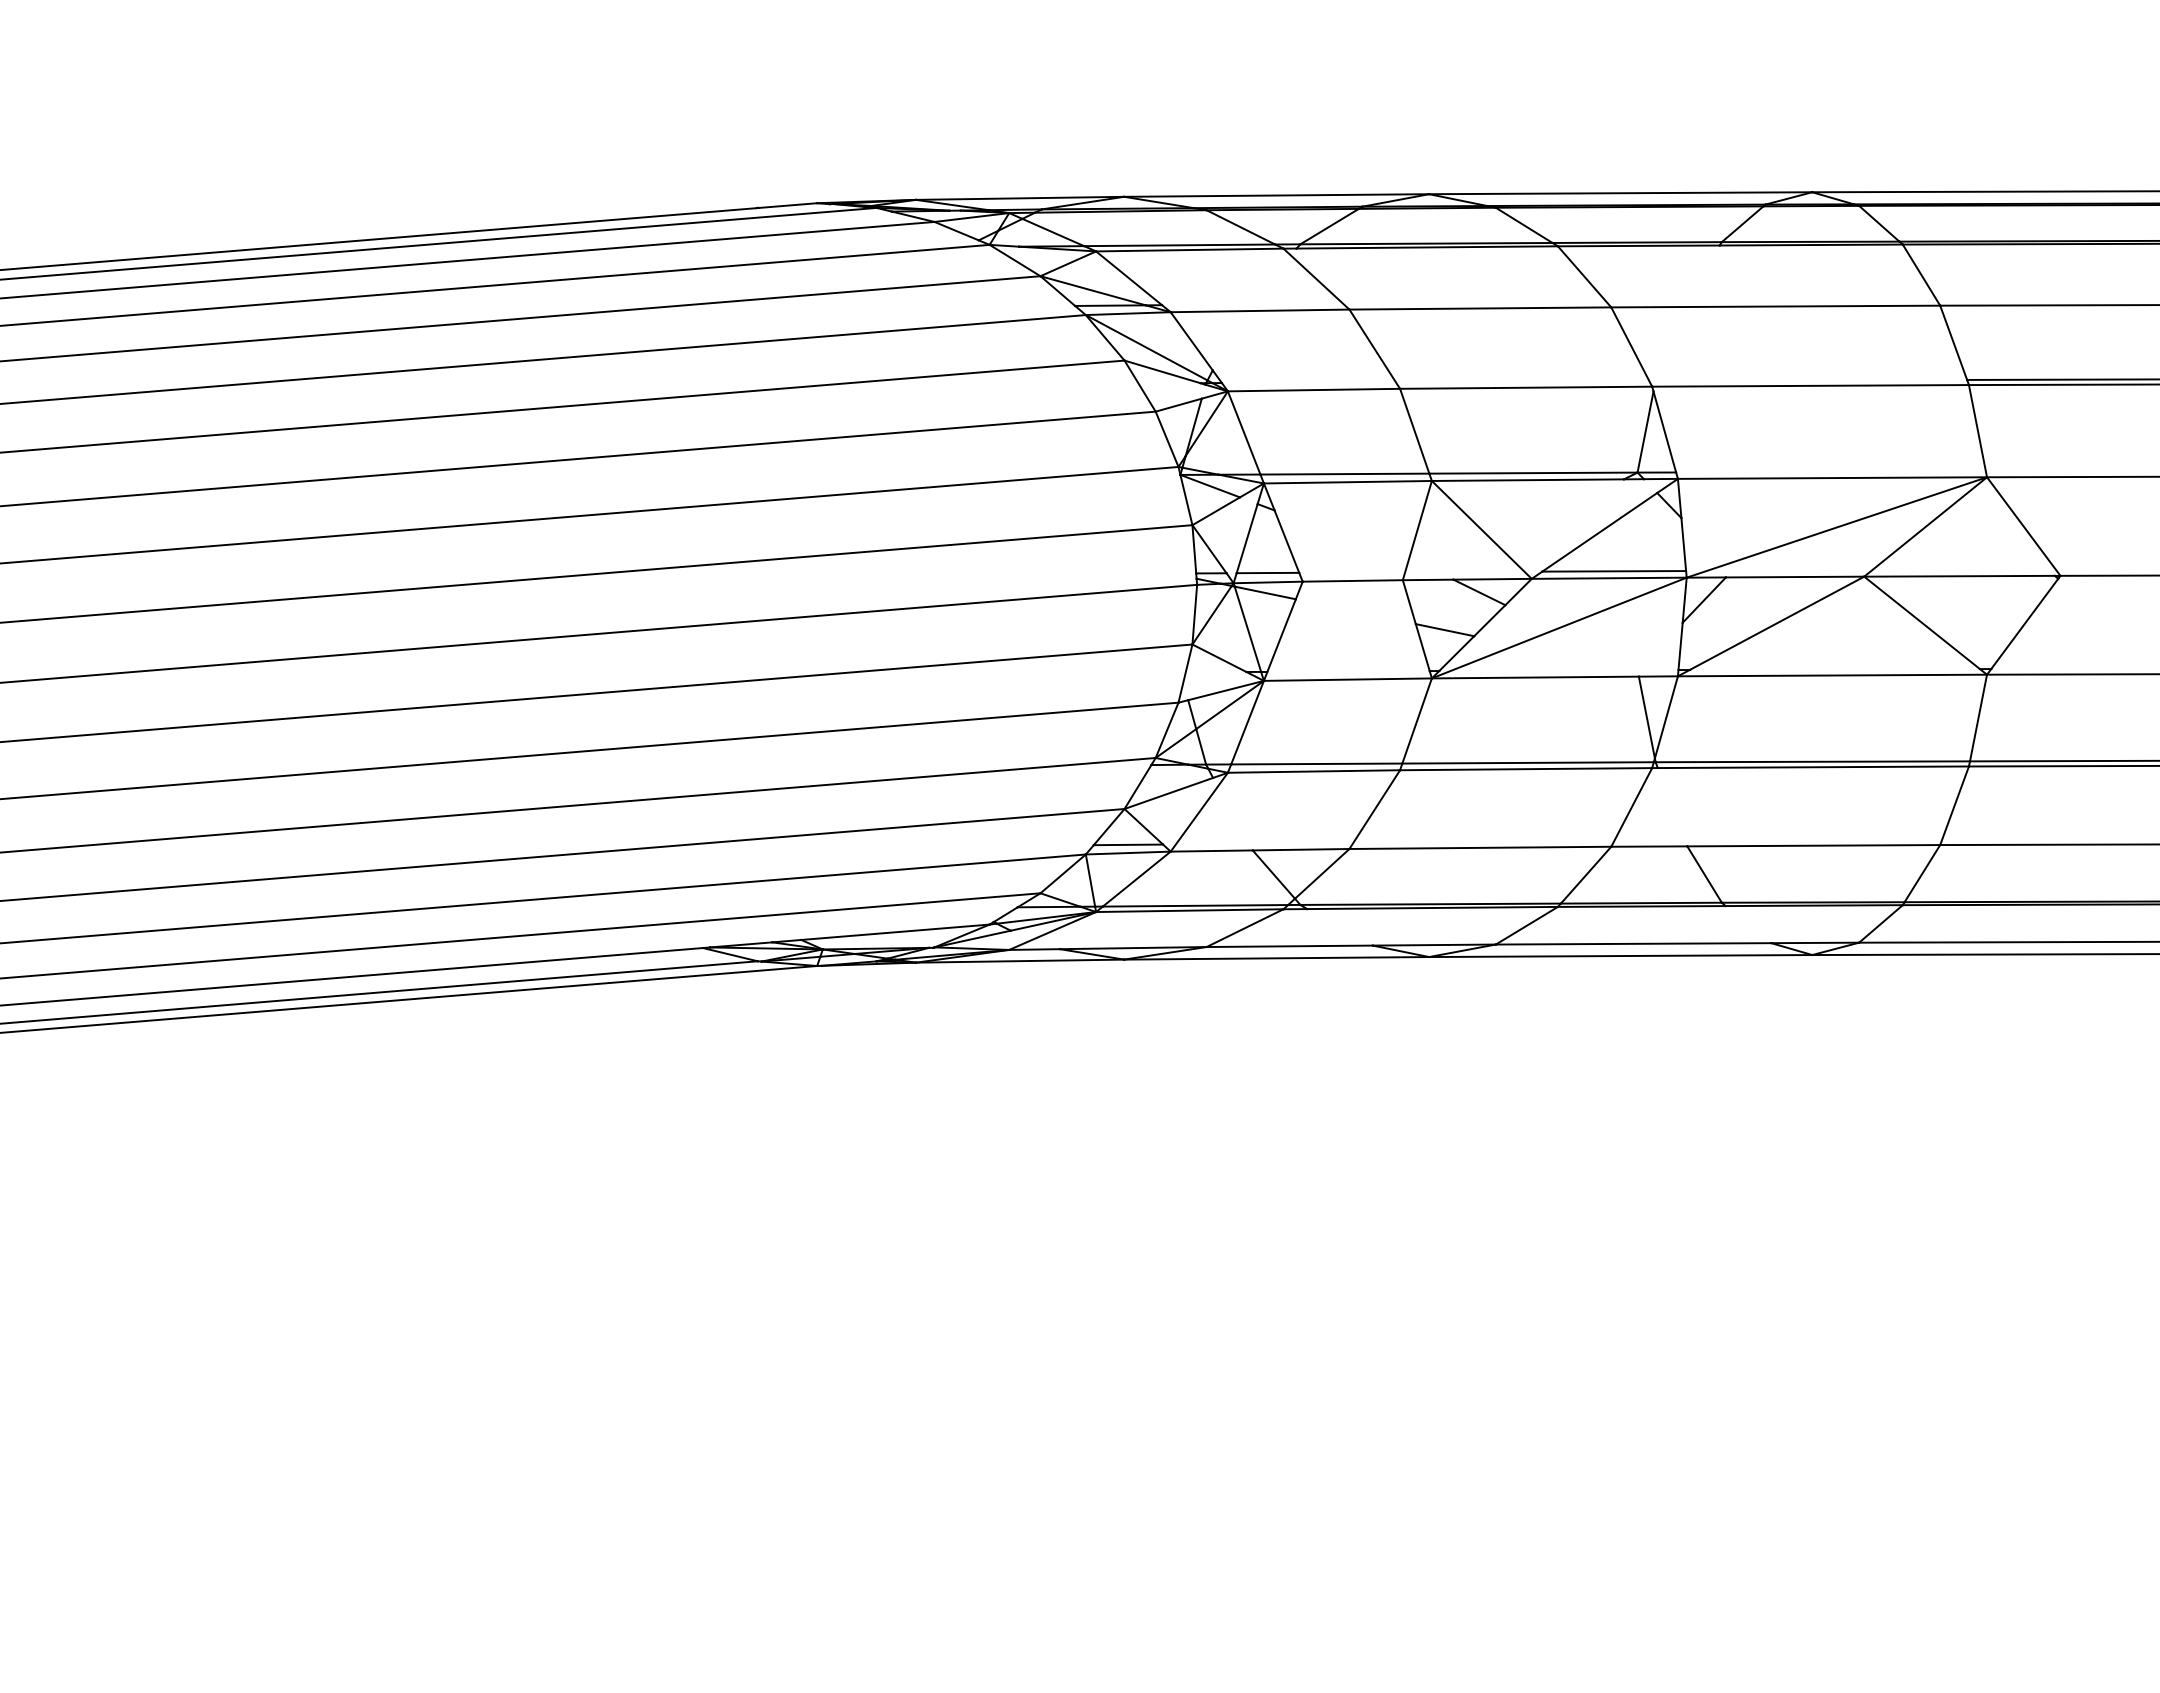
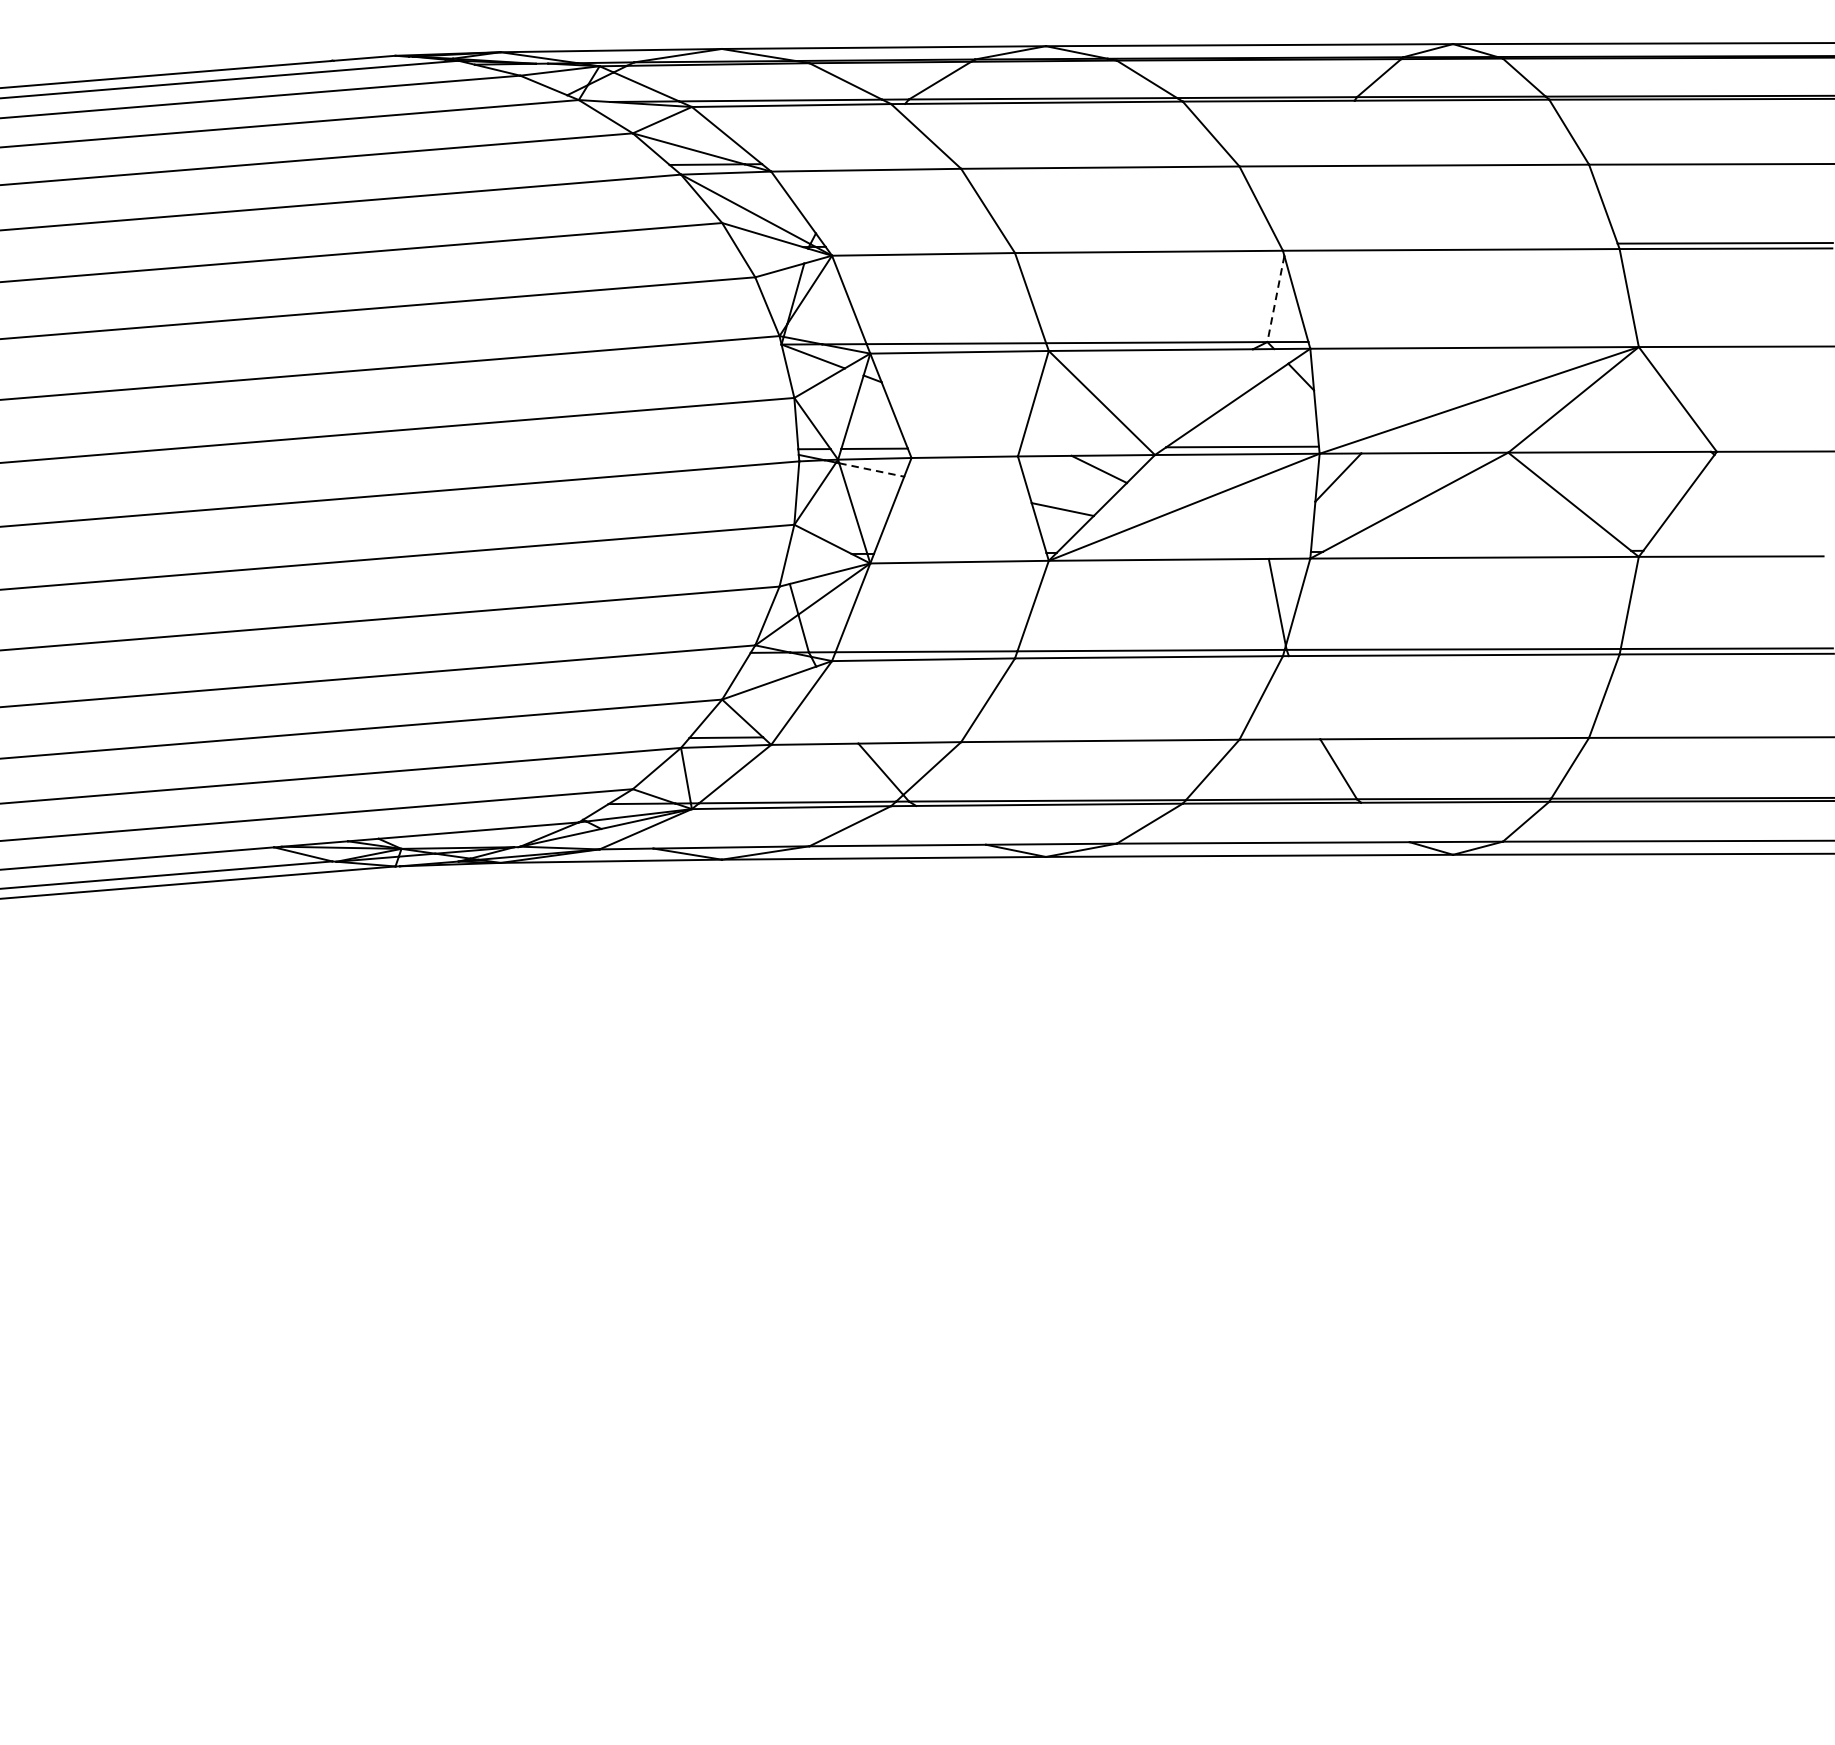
line: (1645, 432) -> (1275, 299), solid -> dashed
line: (1265, 593) -> (871, 470), solid -> dashed

